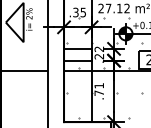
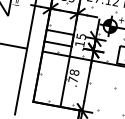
text: (99, 52) -> (80, 39), .22 -> .15
text: (99, 85) -> (74, 72), .71 -> .78

